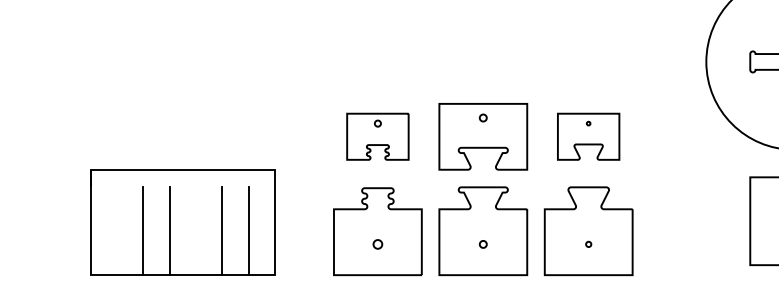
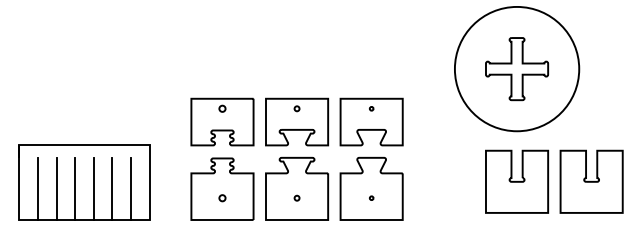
part: (377, 135) -> (222, 121), size x1.43
part: (588, 135) -> (371, 121), size x1.43
line: (116, 230) -> (37, 188), added
line: (195, 230) -> (93, 188), added

